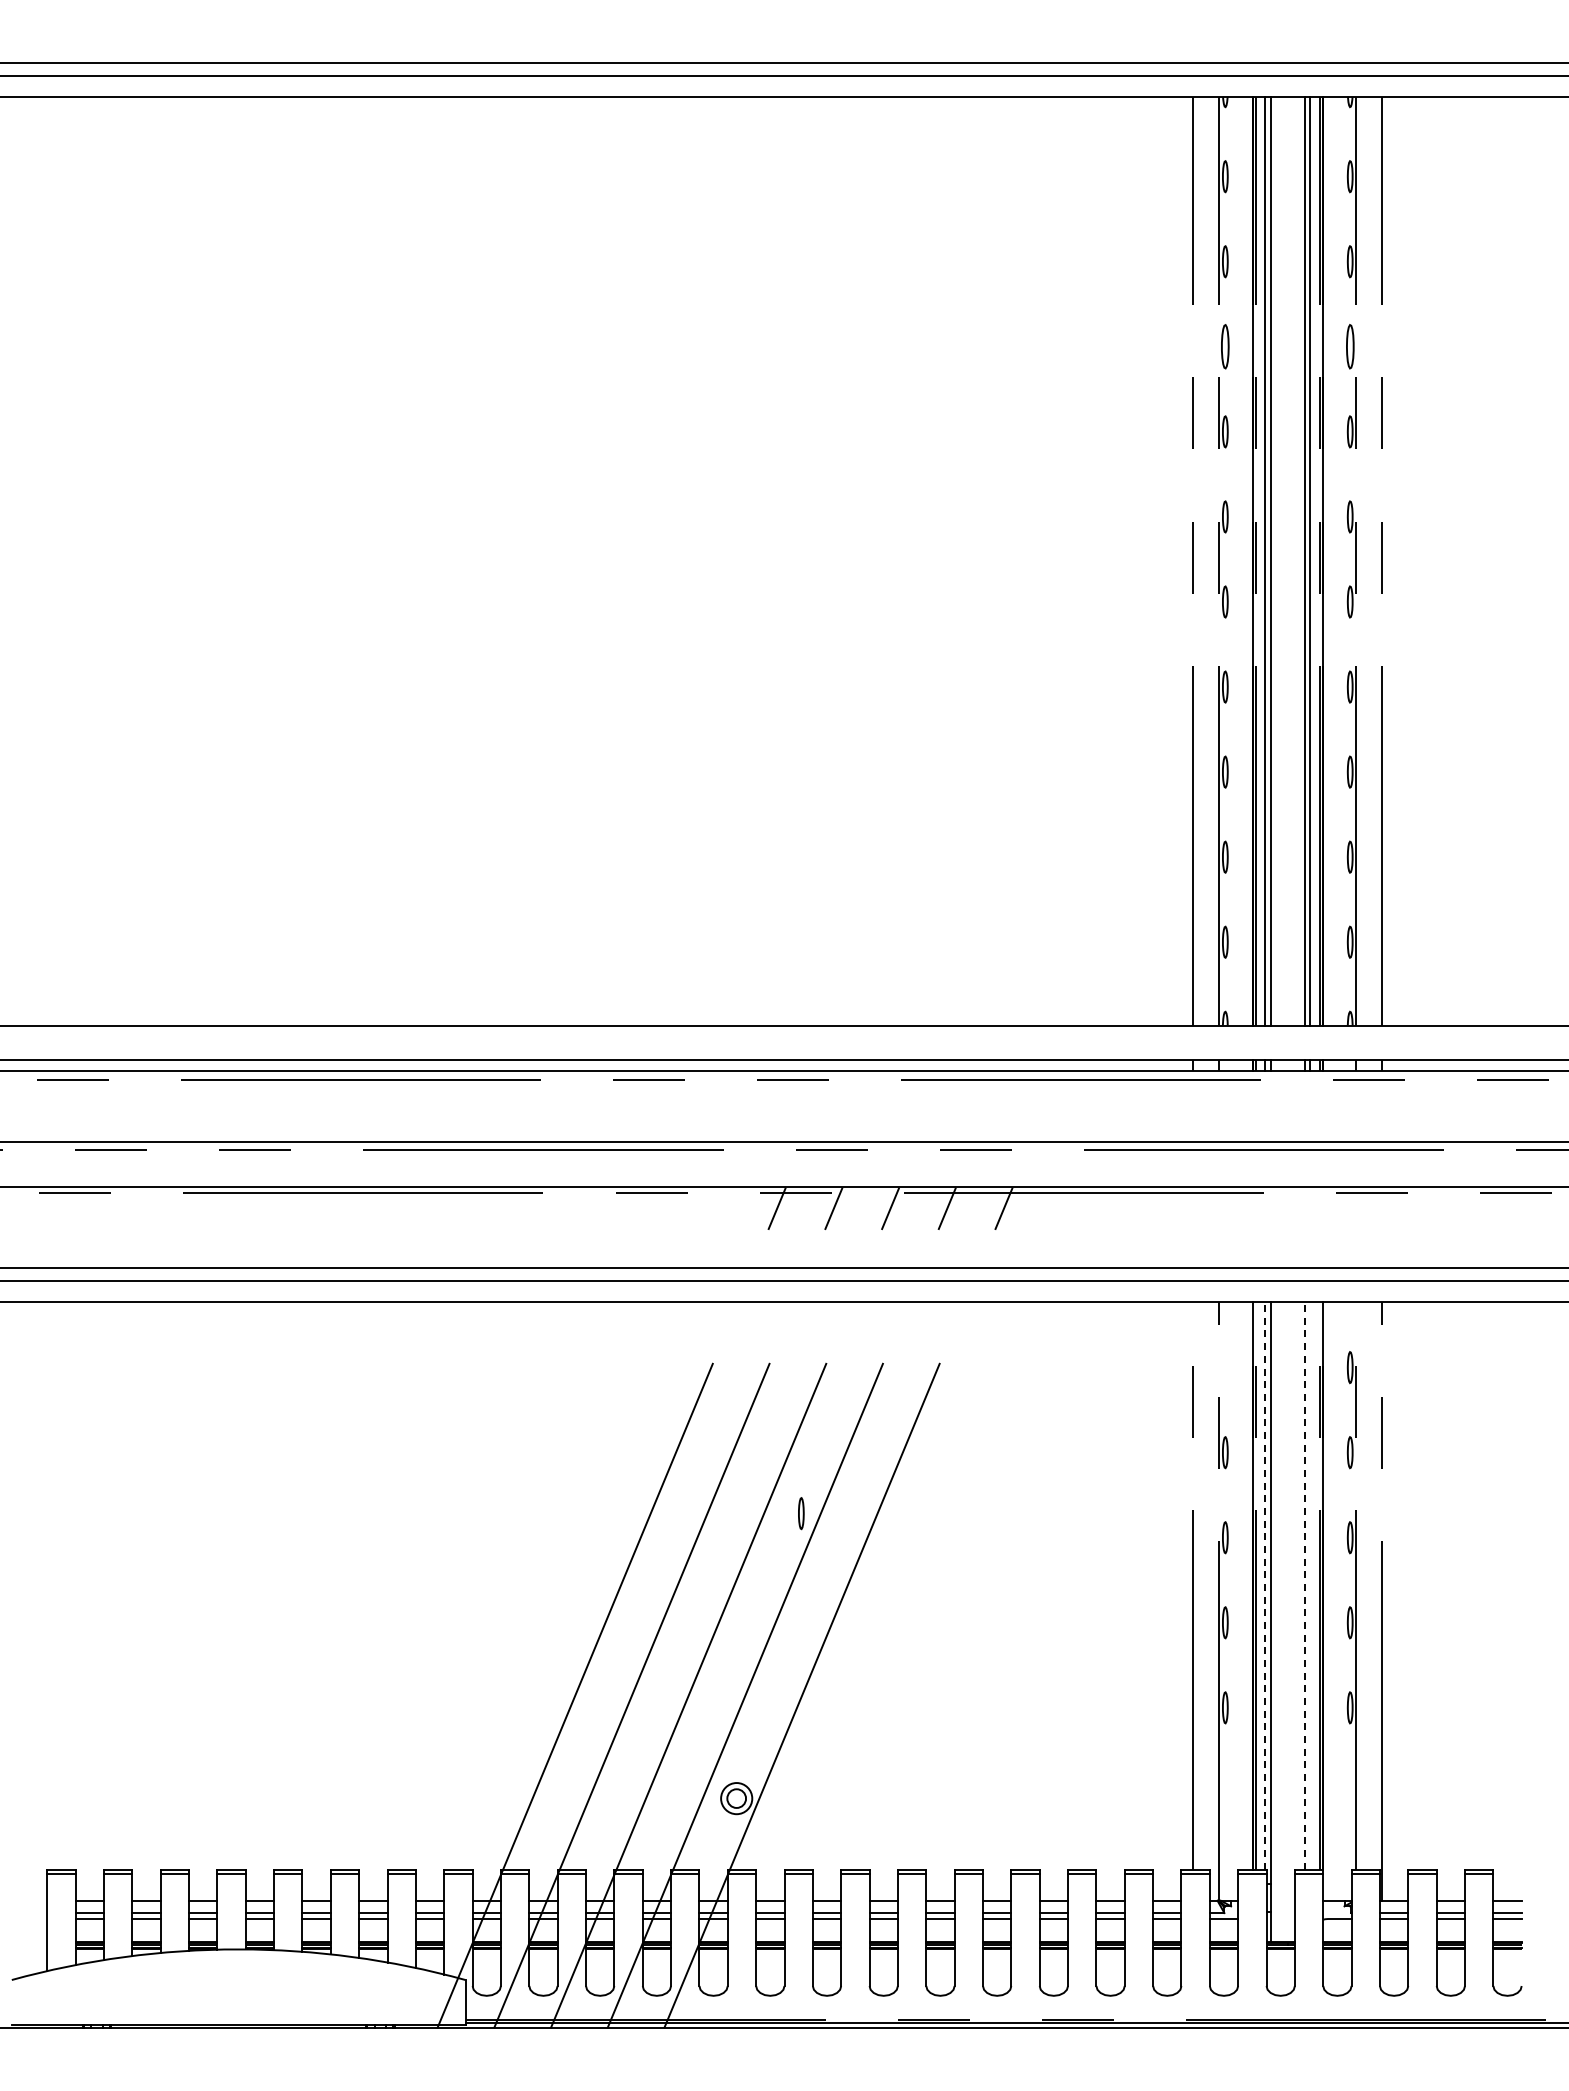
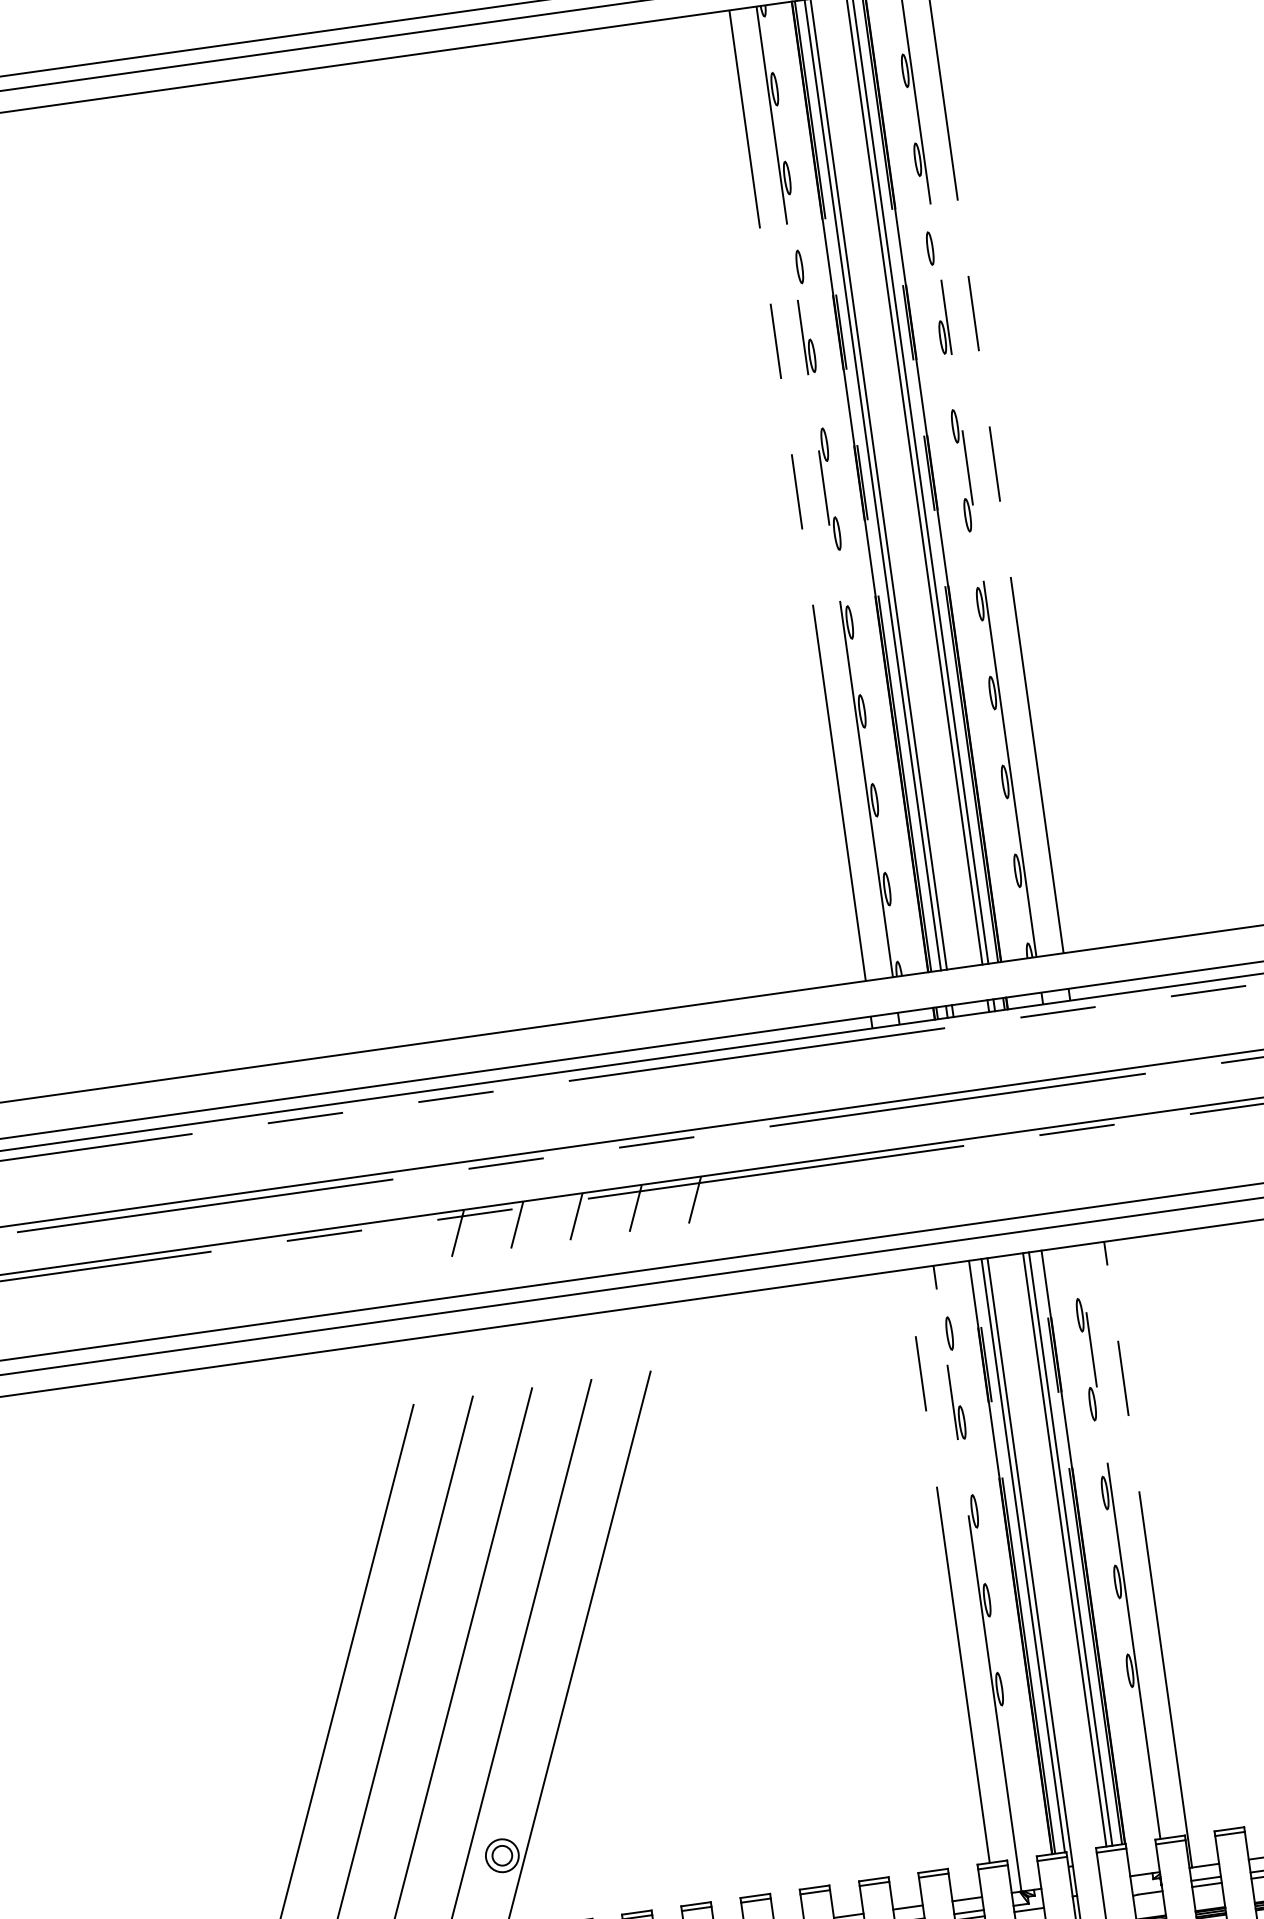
part: (1225, 346) -> (799, 266), size x0.71
part: (1349, 346) -> (929, 248), size x0.71
part: (801, 1513) -> (949, 1333), moved
line: (1265, 1585) -> (1023, 1555), dashed -> solid
line: (1304, 1585) -> (1064, 1549), dashed -> solid
line: (1310, 1585) -> (1070, 1548), added

